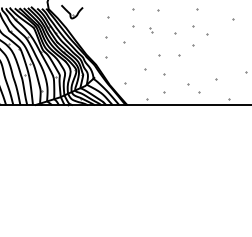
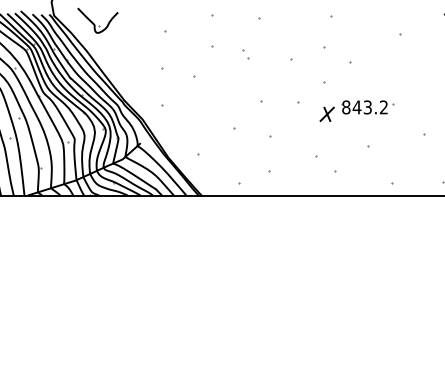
part: (210, 60) -> (356, 111), added

